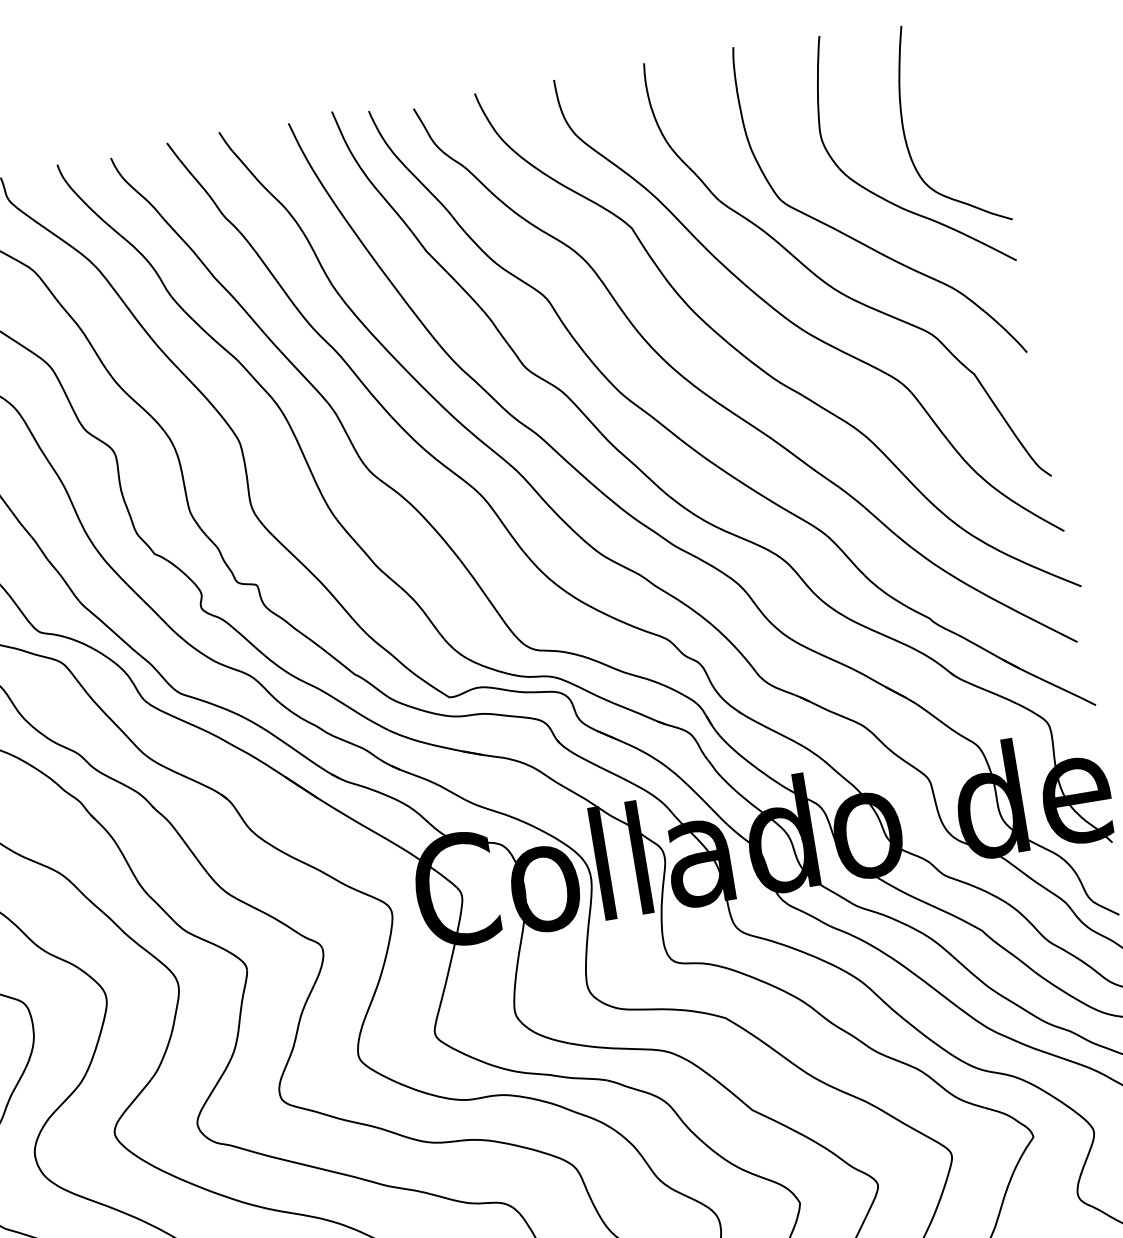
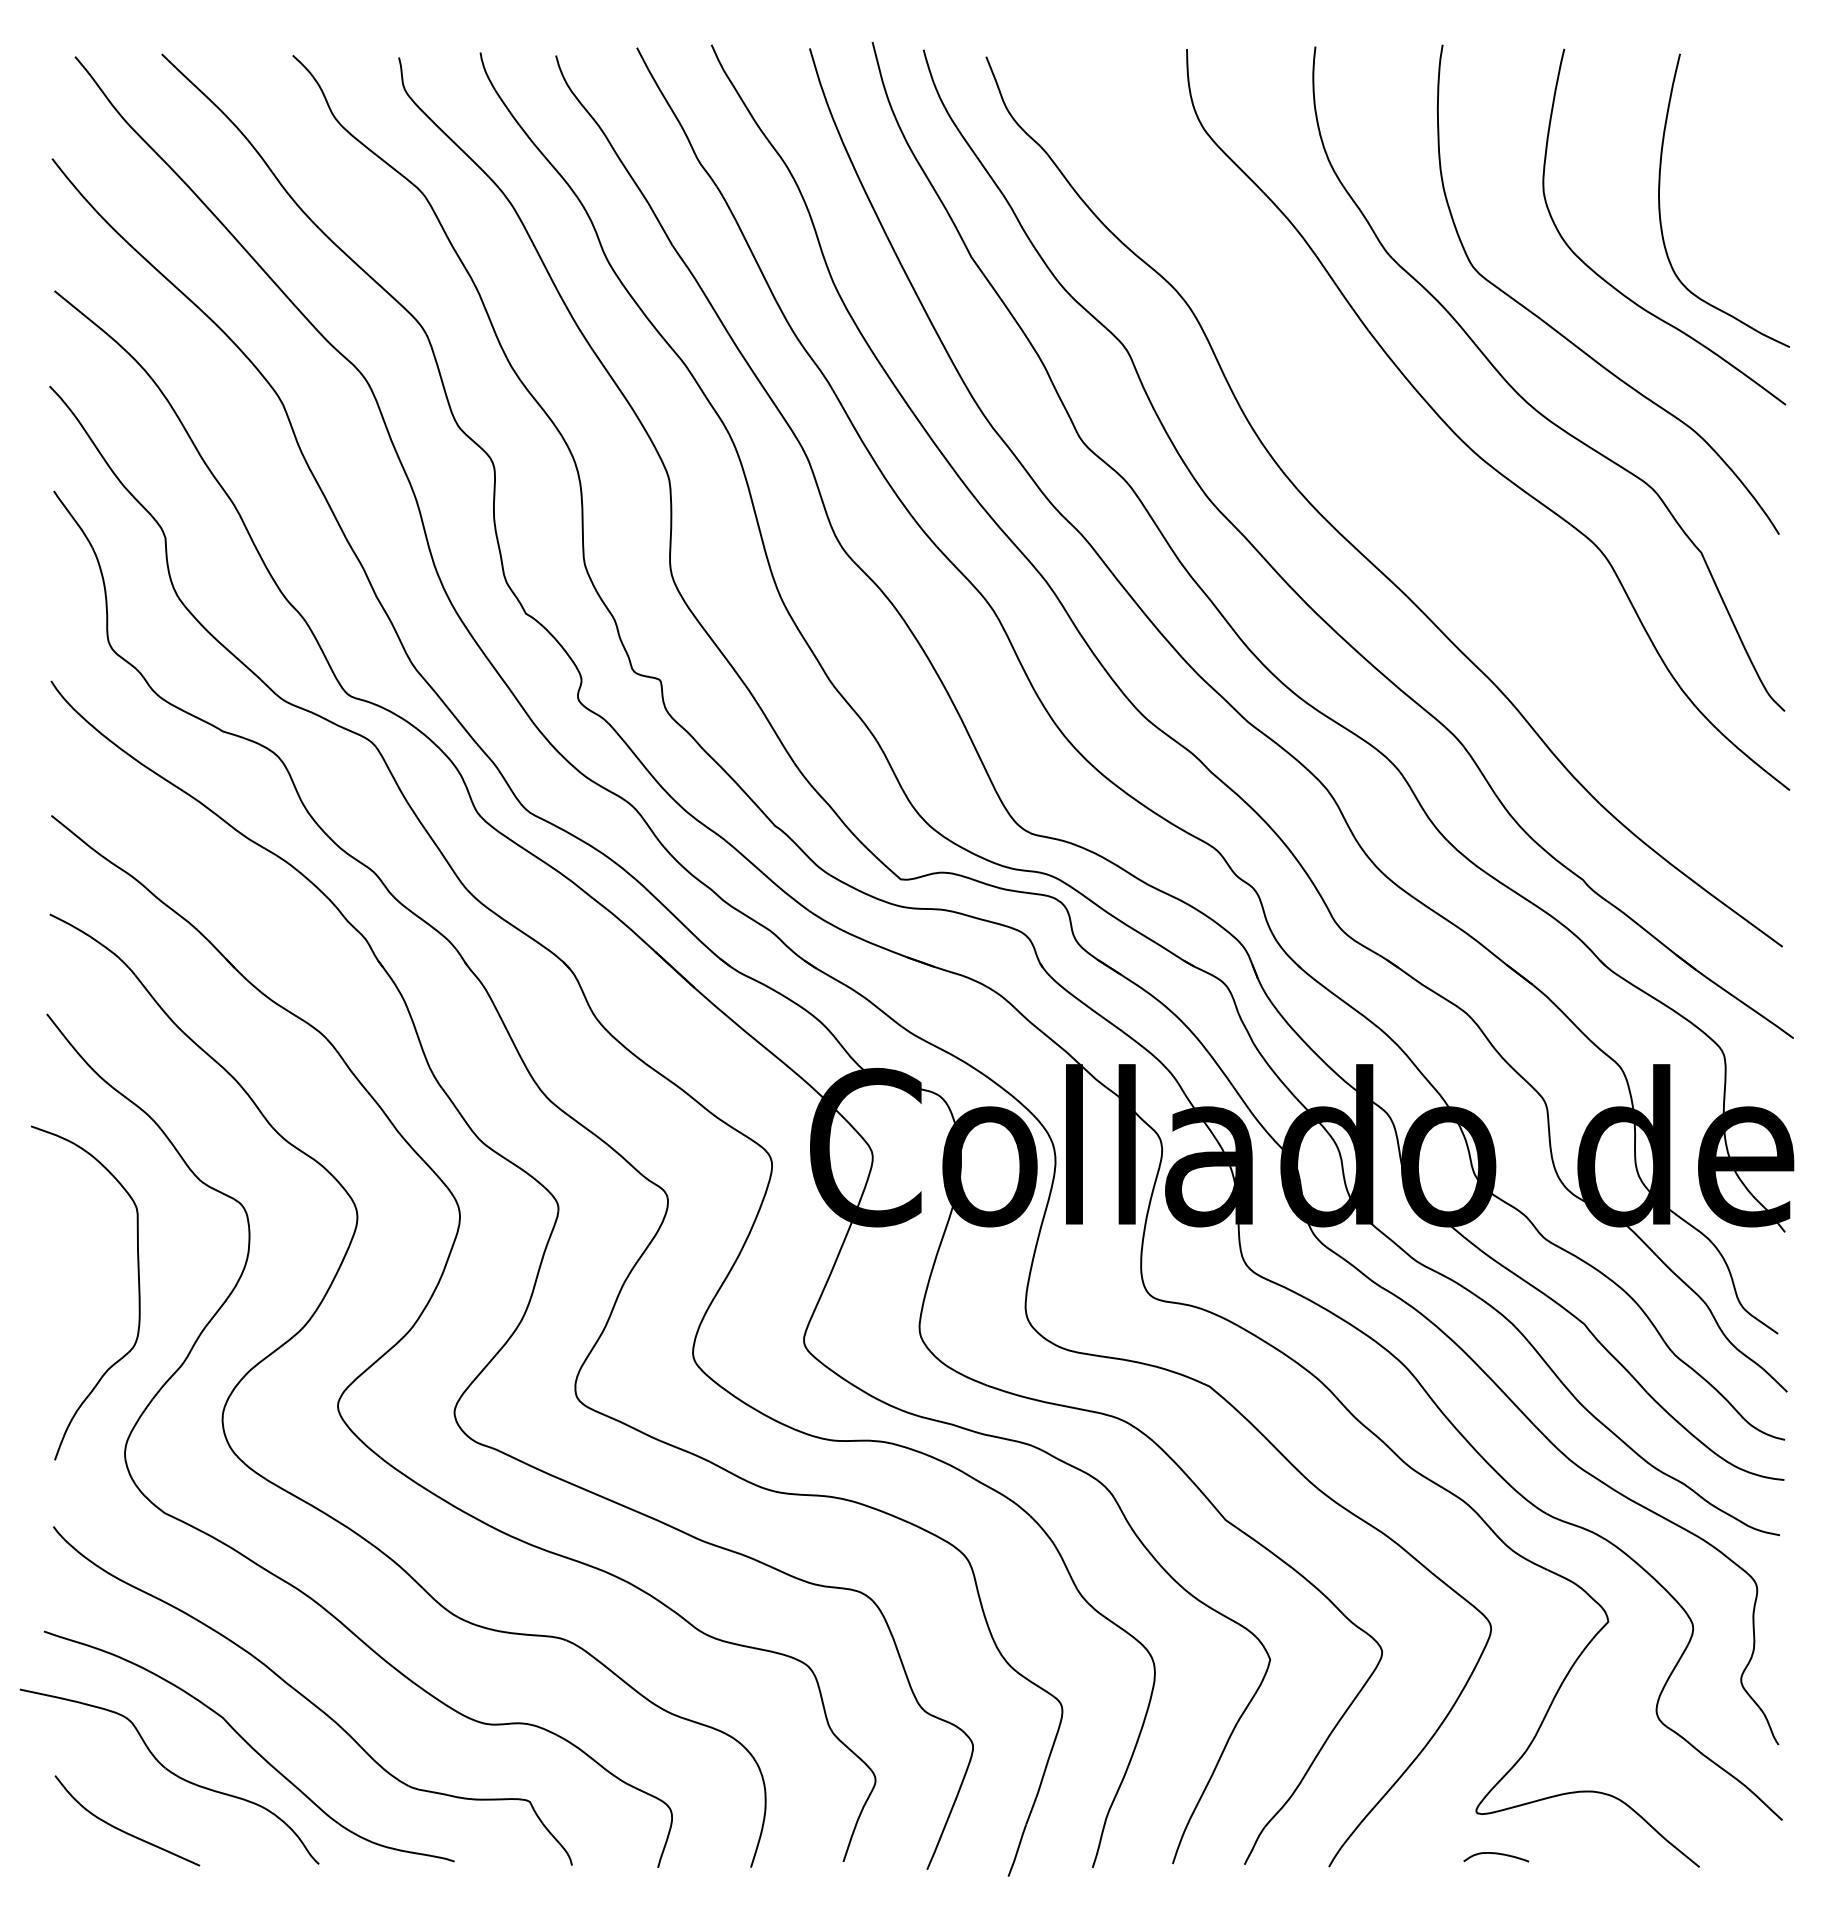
part: (758, 366) -> (1404, 492), removed

